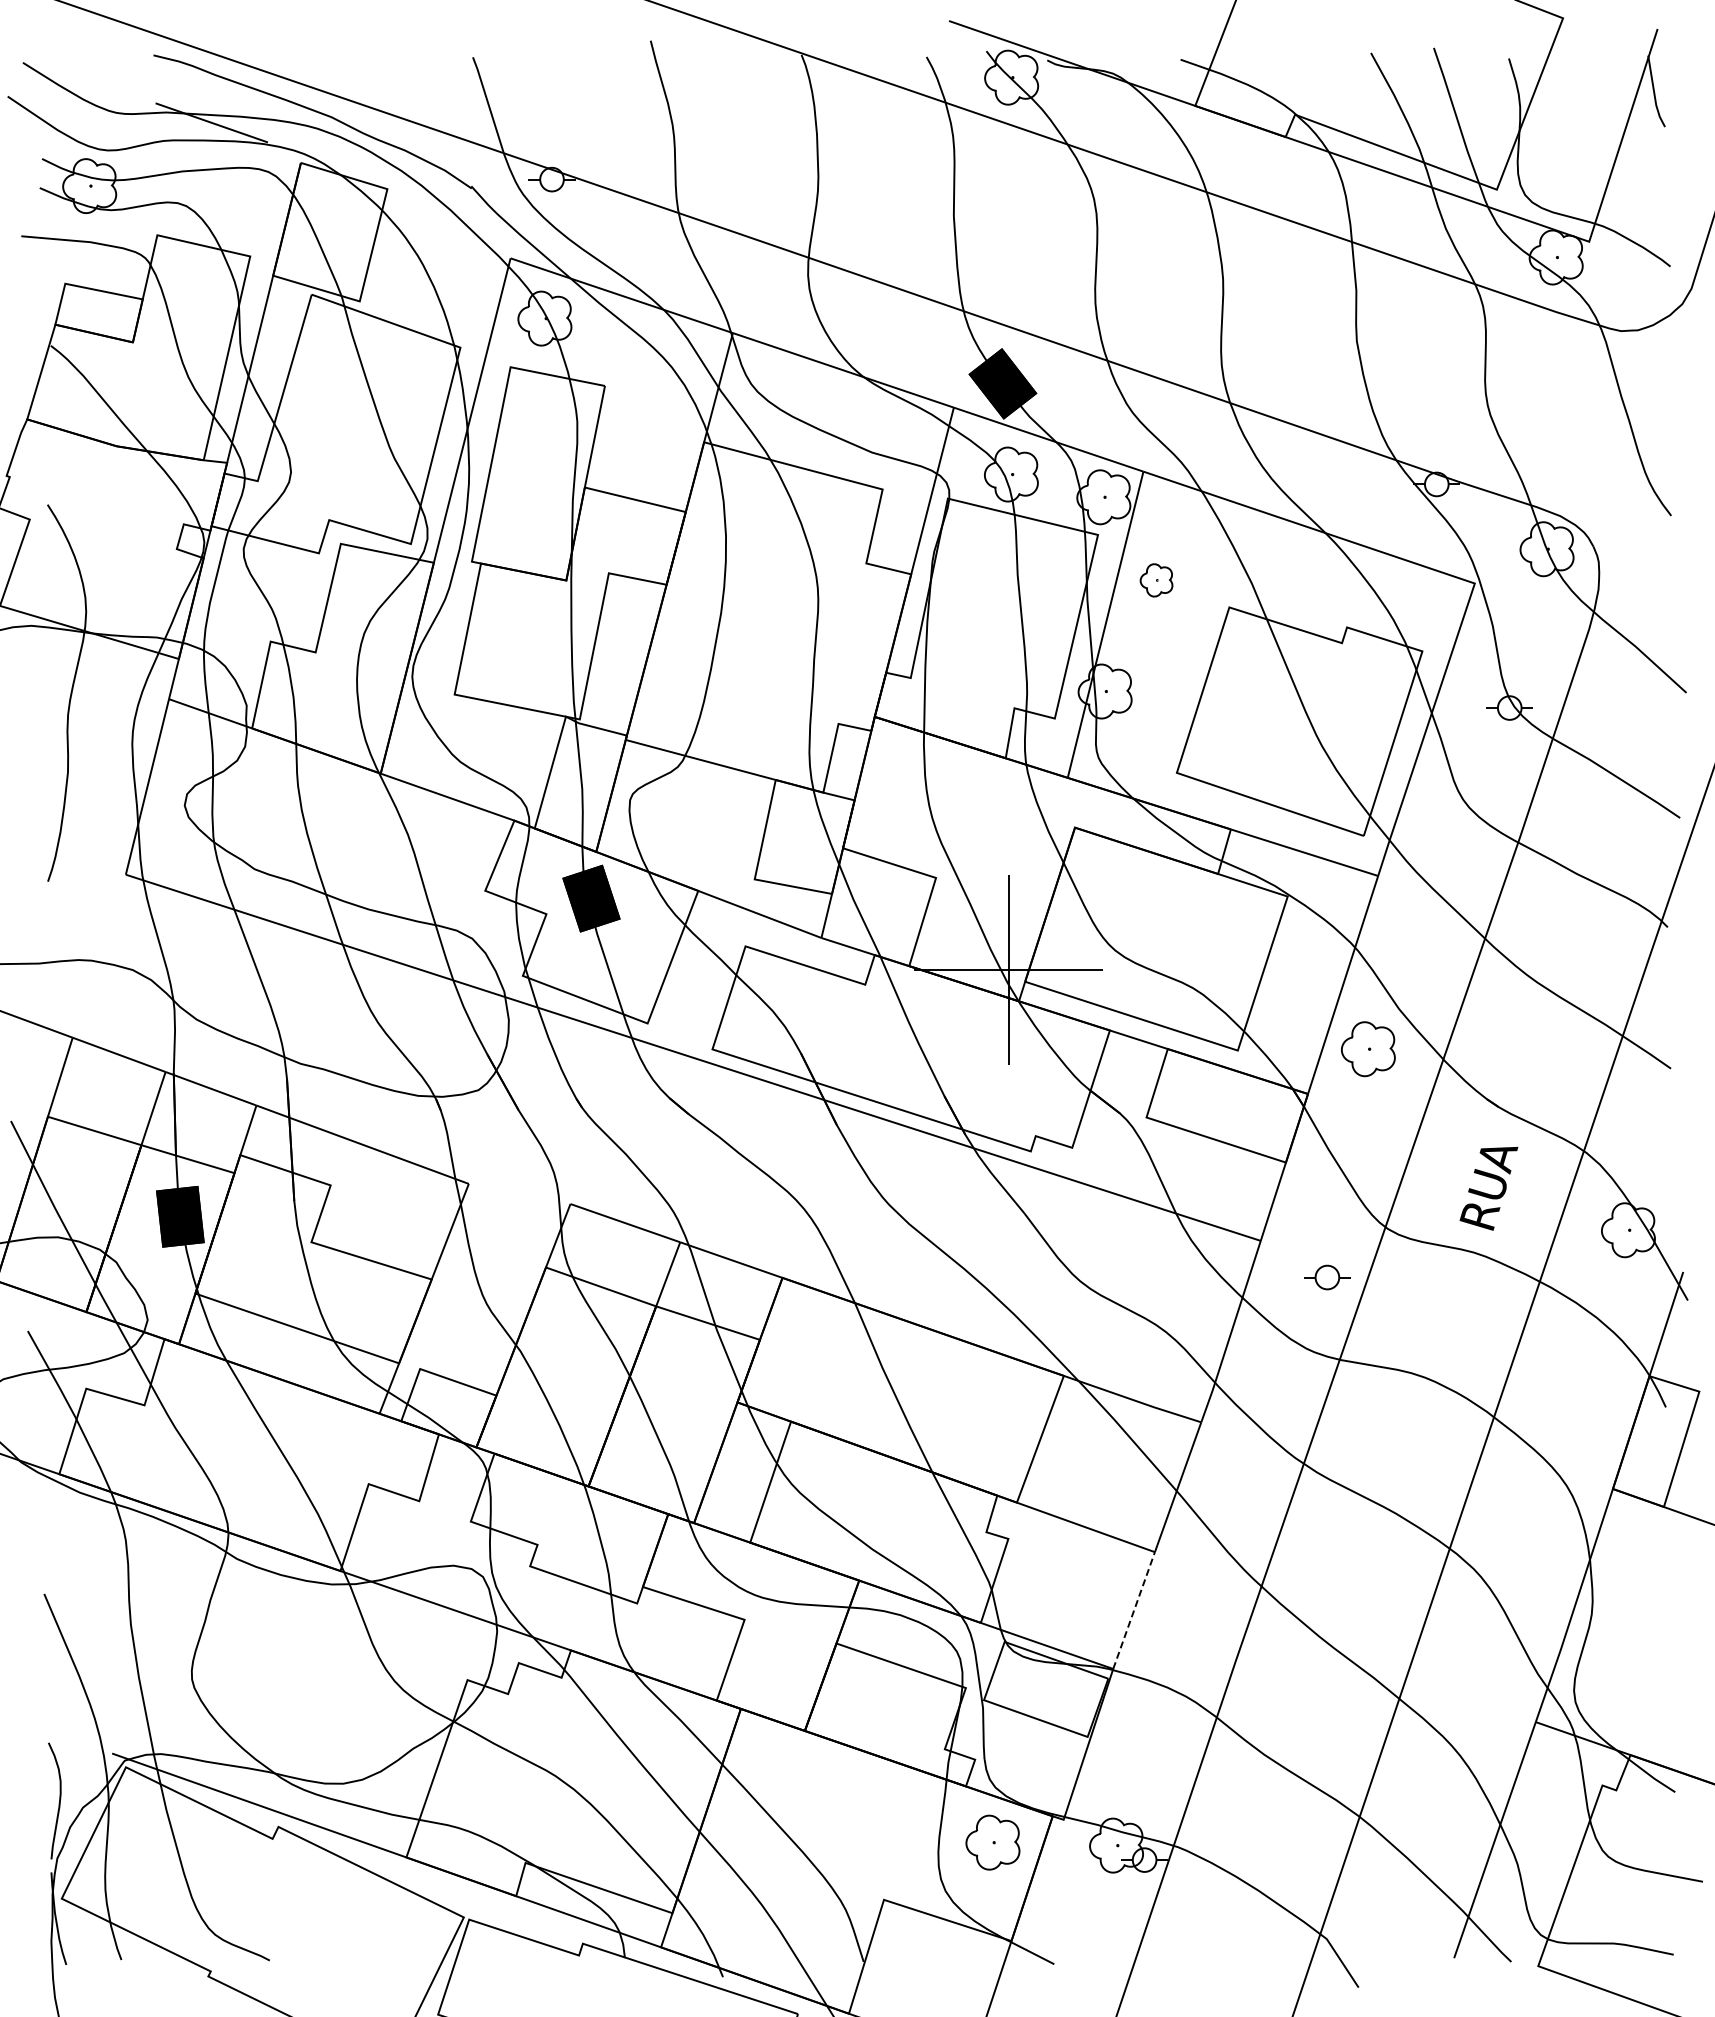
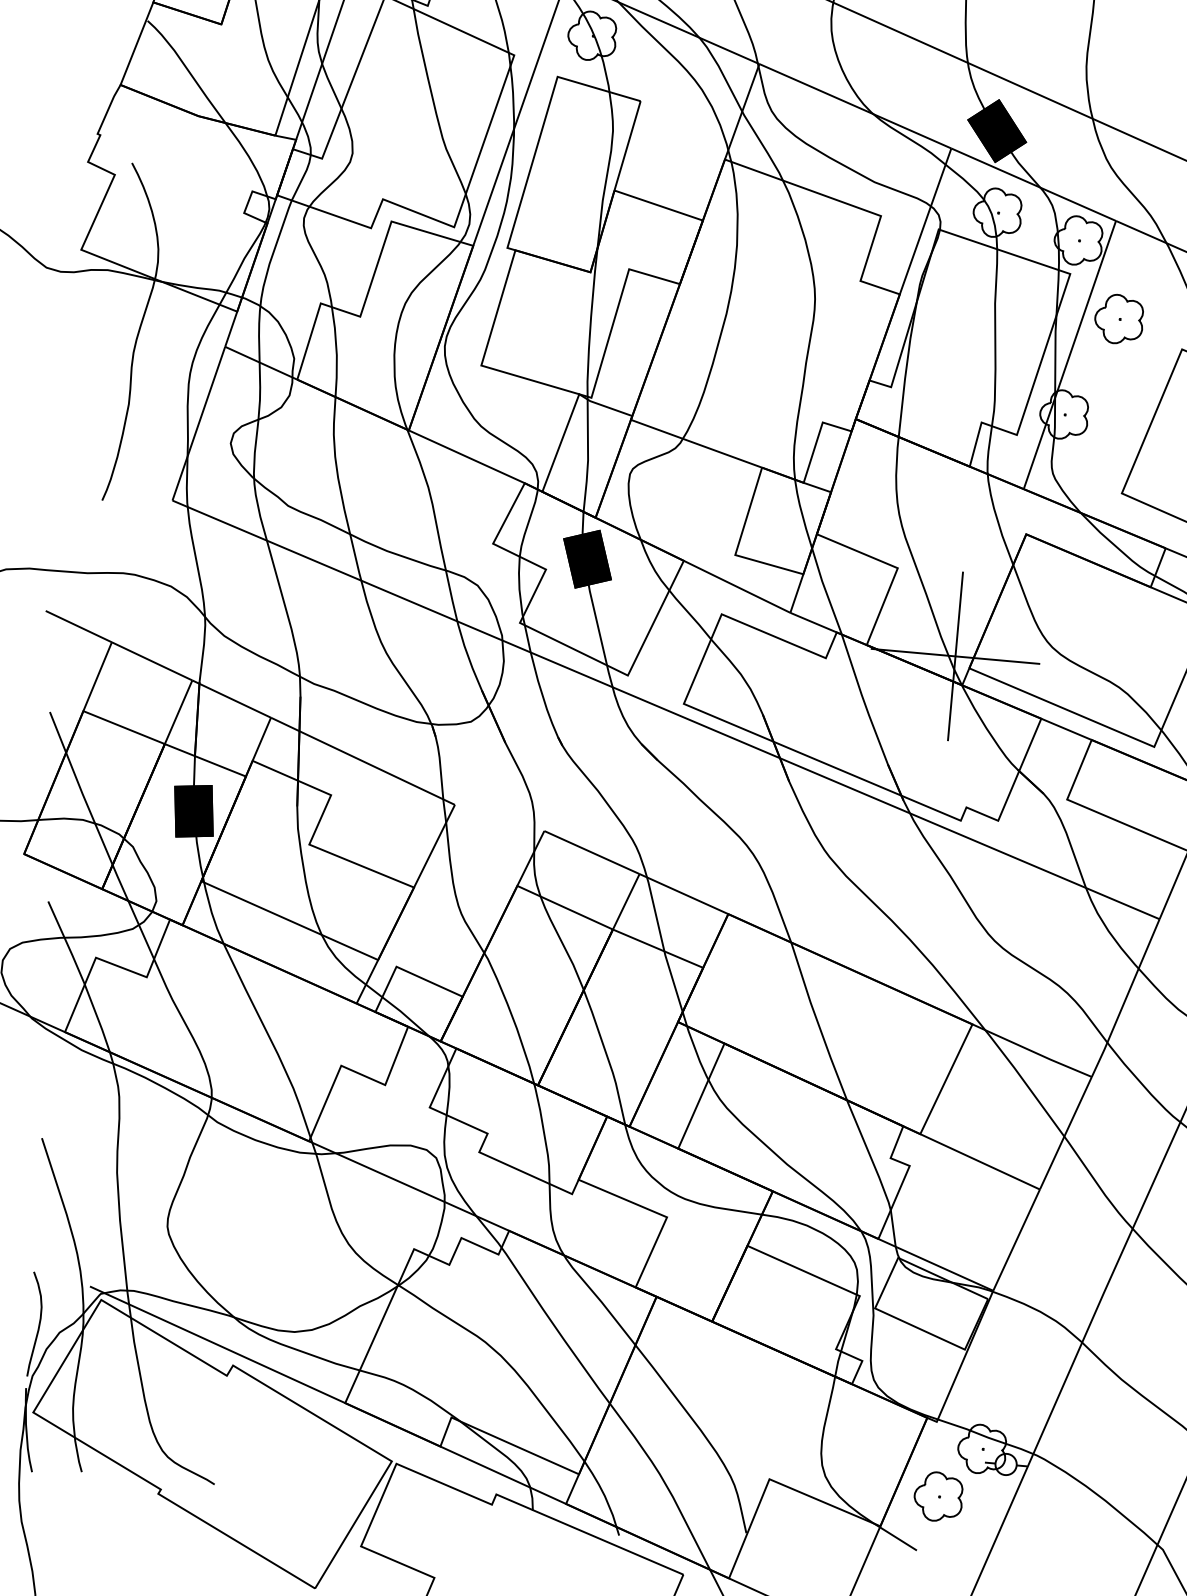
part: (1156, 580) -> (1119, 319), size x1.67
line: (1134, 1610) -> (1016, 1240), dashed -> solid
part: (992, 1842) -> (938, 1496), moved

